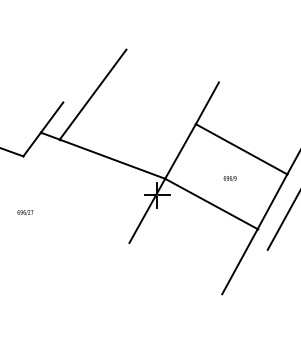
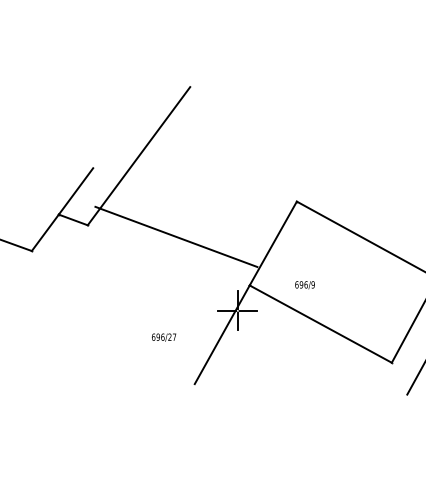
line: (206, 103) -> (313, 169), removed
line: (112, 158) -> (176, 235), moved
text: (229, 178) -> (303, 285), moved
text: (25, 212) -> (164, 337), moved
line: (239, 261) -> (363, 412), removed

